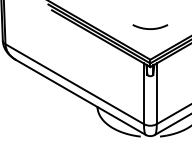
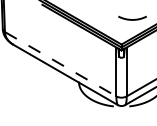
arc: (150, 28) -> (132, 19), moved
line: (75, 84) -> (61, 64), solid -> dashed

